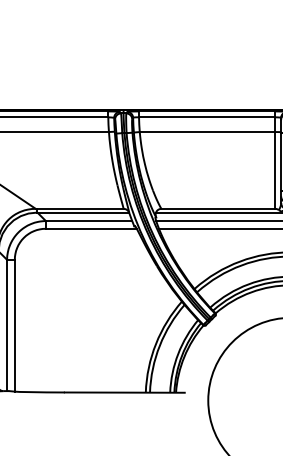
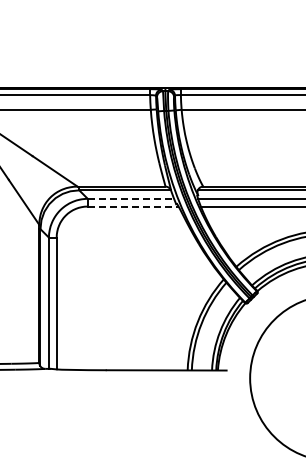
line: (89, 220) -> (131, 198), solid -> dashed
line: (91, 228) -> (133, 206), solid -> dashed

